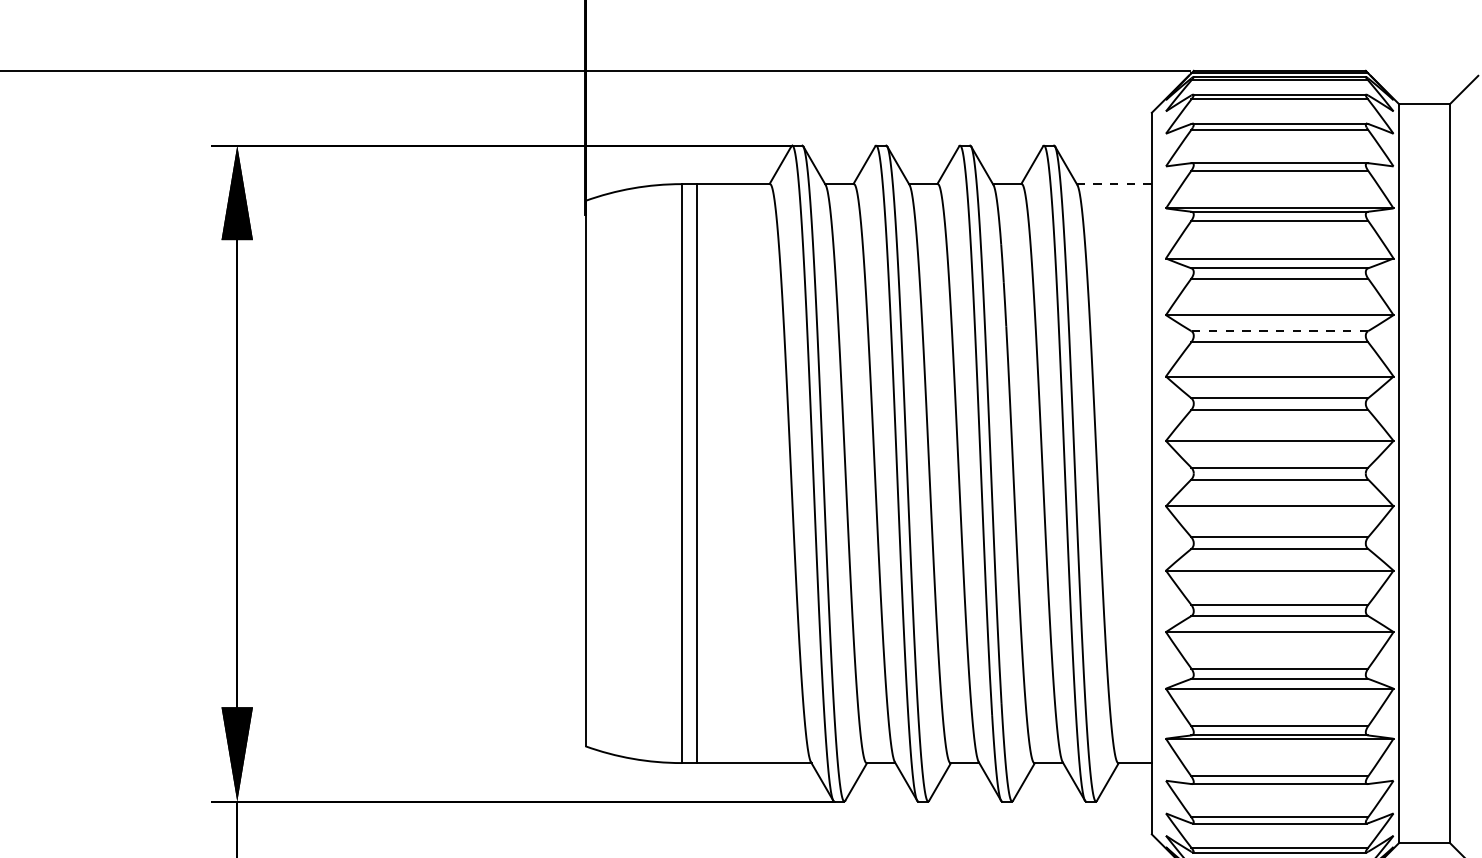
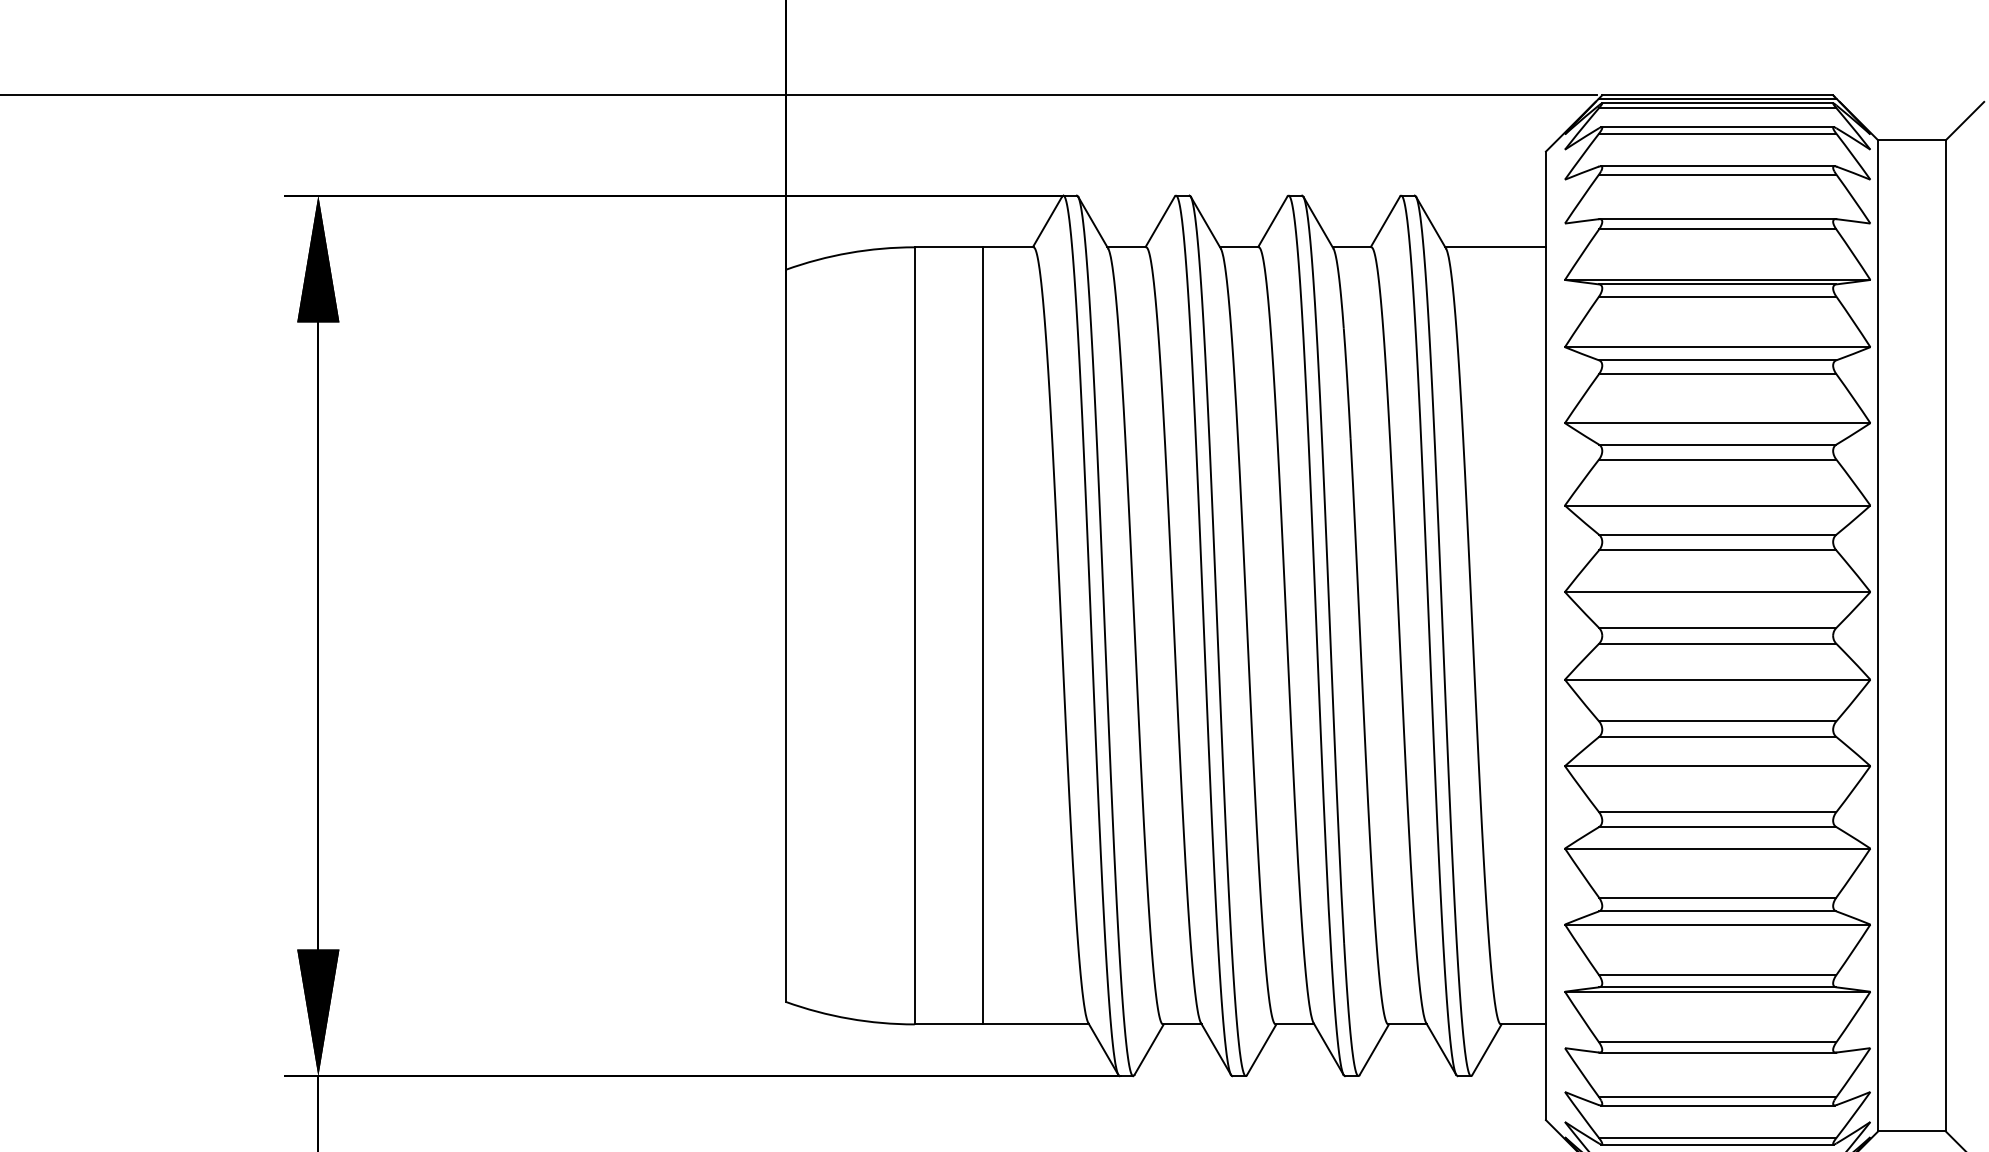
line: (1114, 184) -> (1495, 247), dashed -> solid
line: (1279, 331) -> (1717, 444), dashed -> solid
line: (696, 473) -> (982, 635), moved

